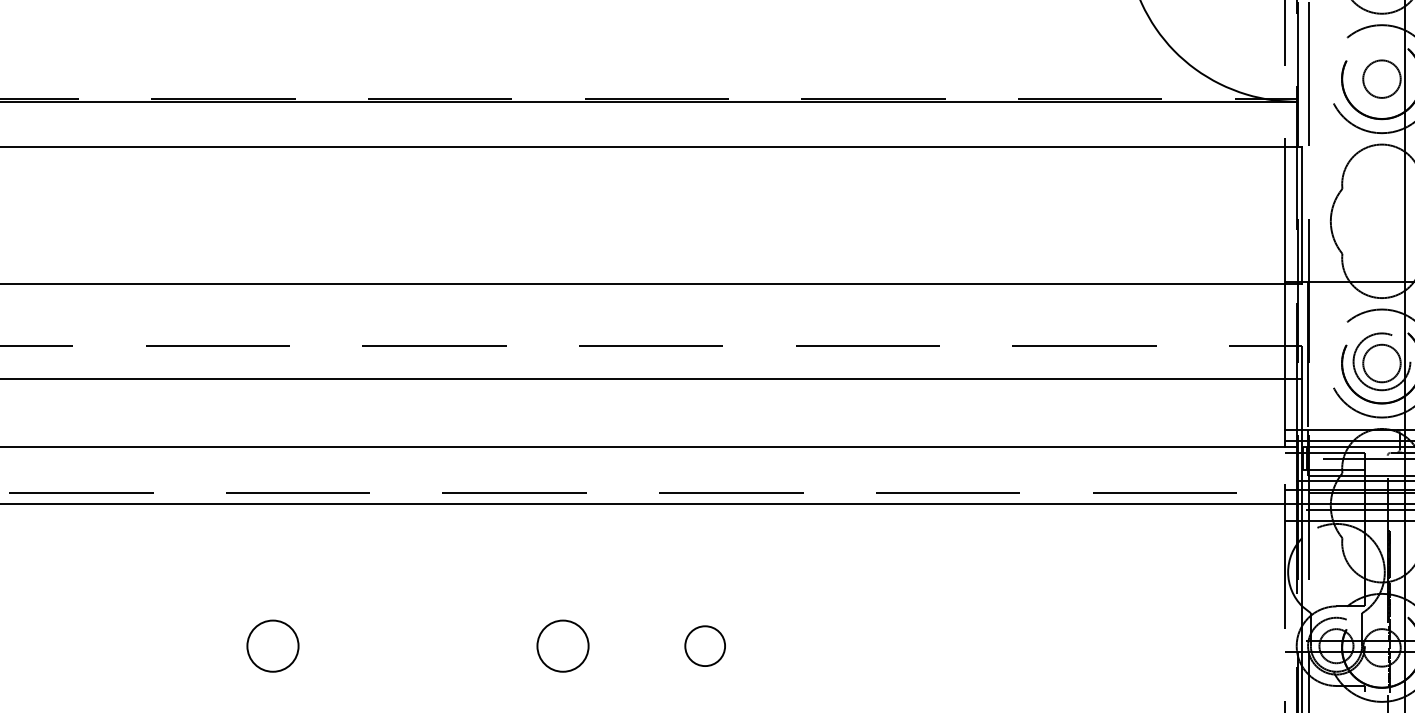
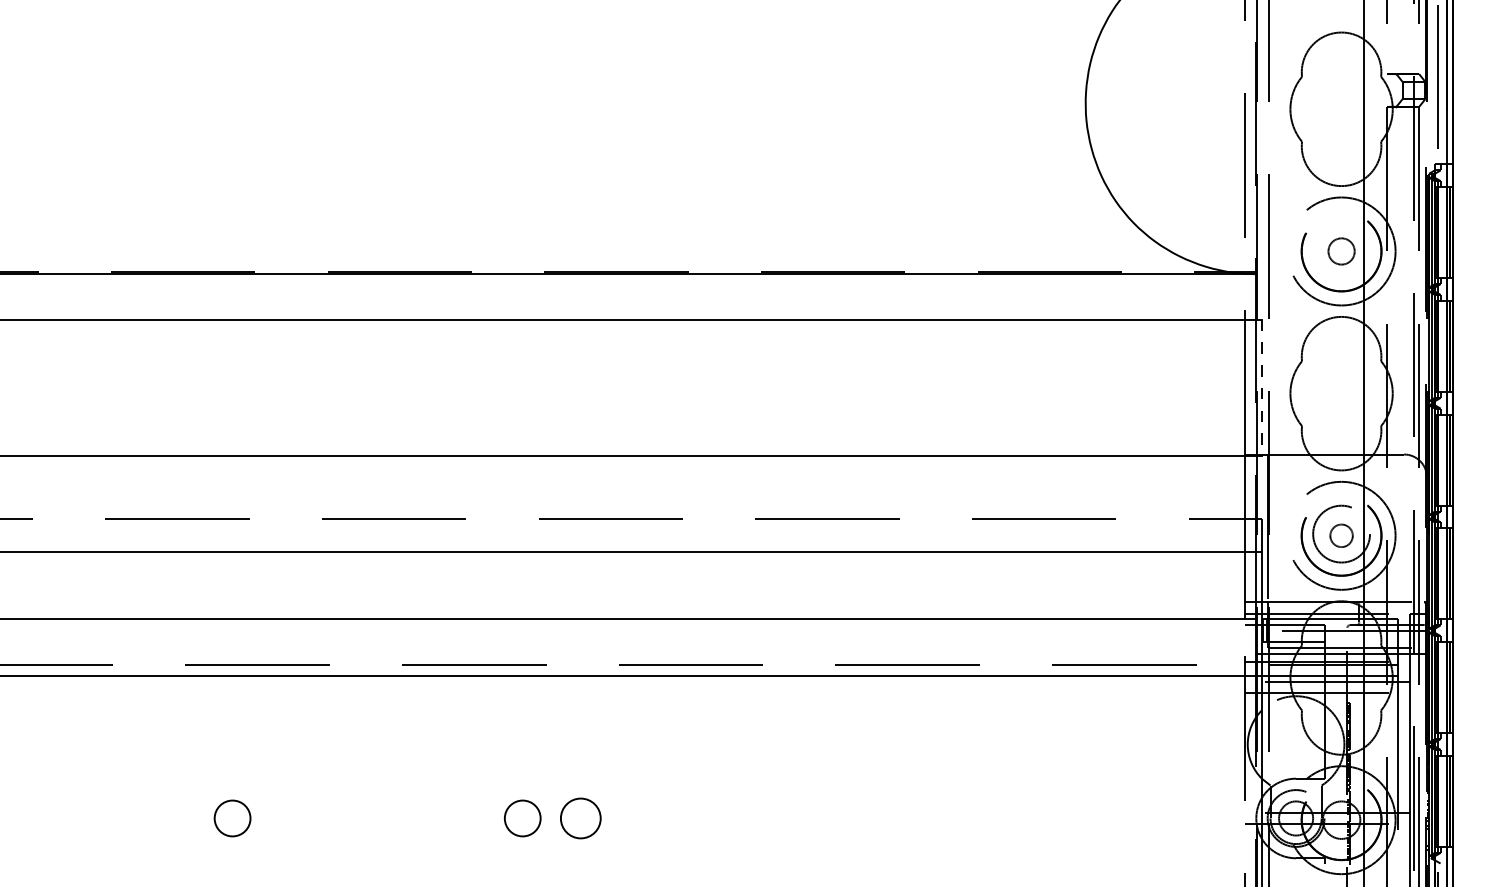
circle: (1381, 79) -> (1341, 251), size x0.7
line: (1301, 216) -> (1261, 388), solid -> dashed
circle: (1381, 363) -> (1341, 535), size x0.6
circle: (272, 646) -> (232, 818), size x0.7
circle: (562, 646) -> (522, 818), size x0.7
circle: (704, 646) -> (580, 818), moved

